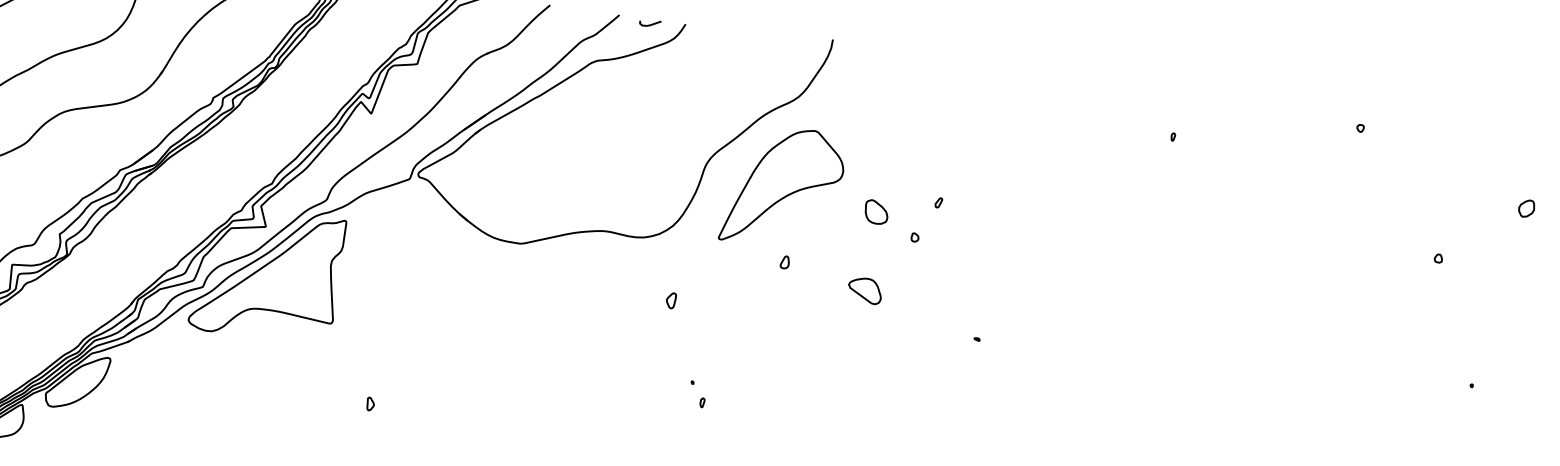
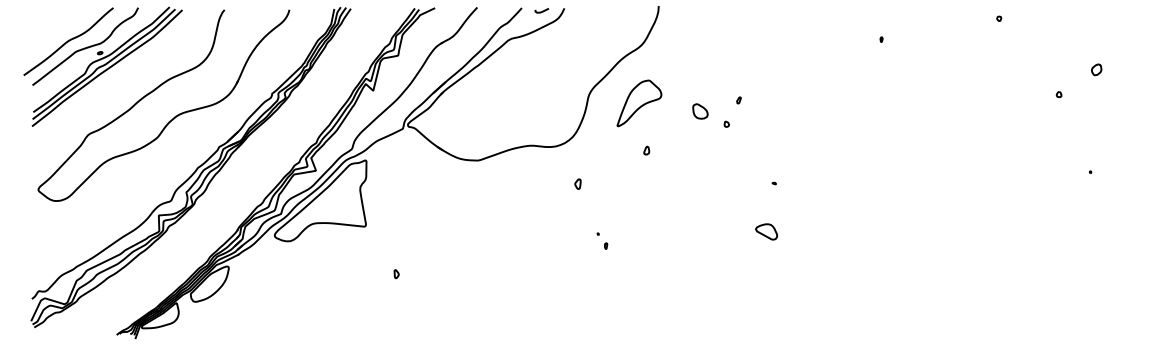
part: (783, 187) -> (639, 103), size x0.6
part: (1526, 208) -> (1096, 69), moved
part: (864, 289) -> (766, 231), moved

